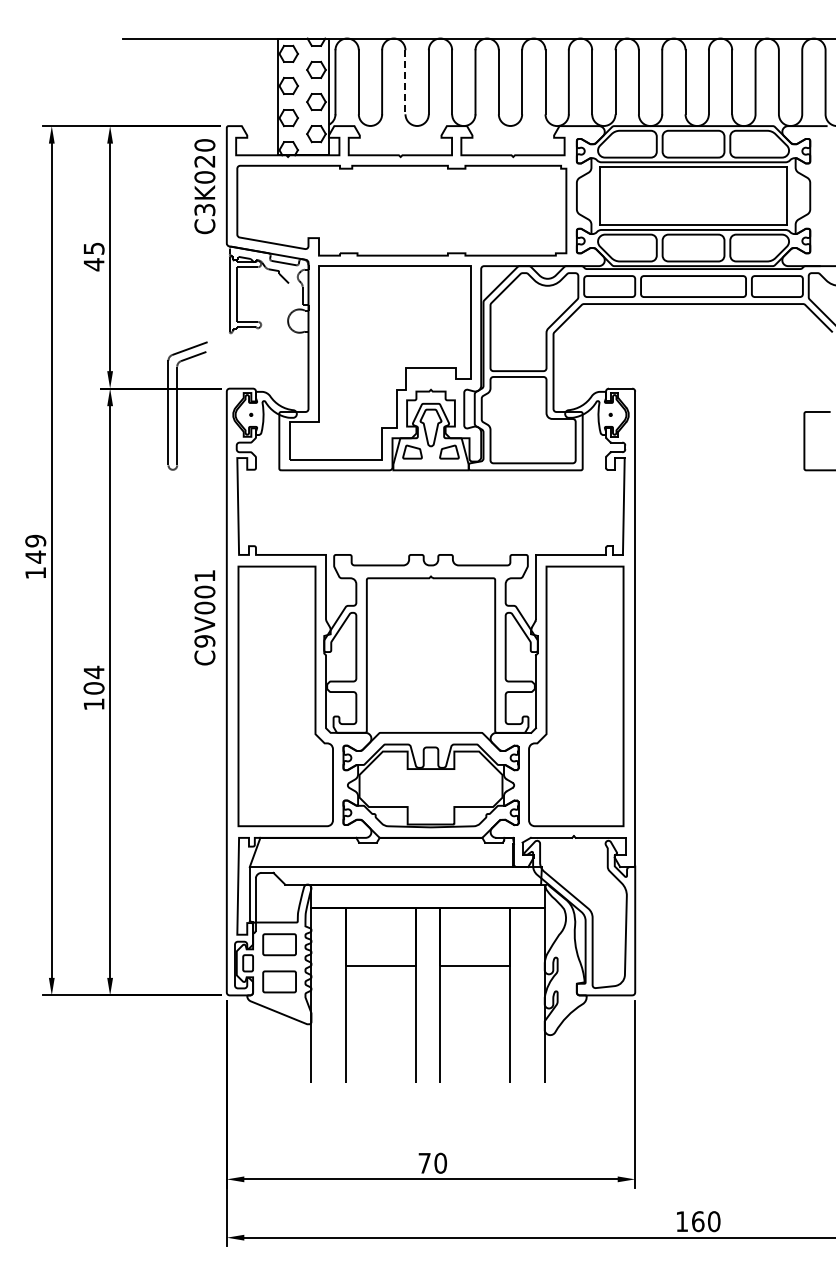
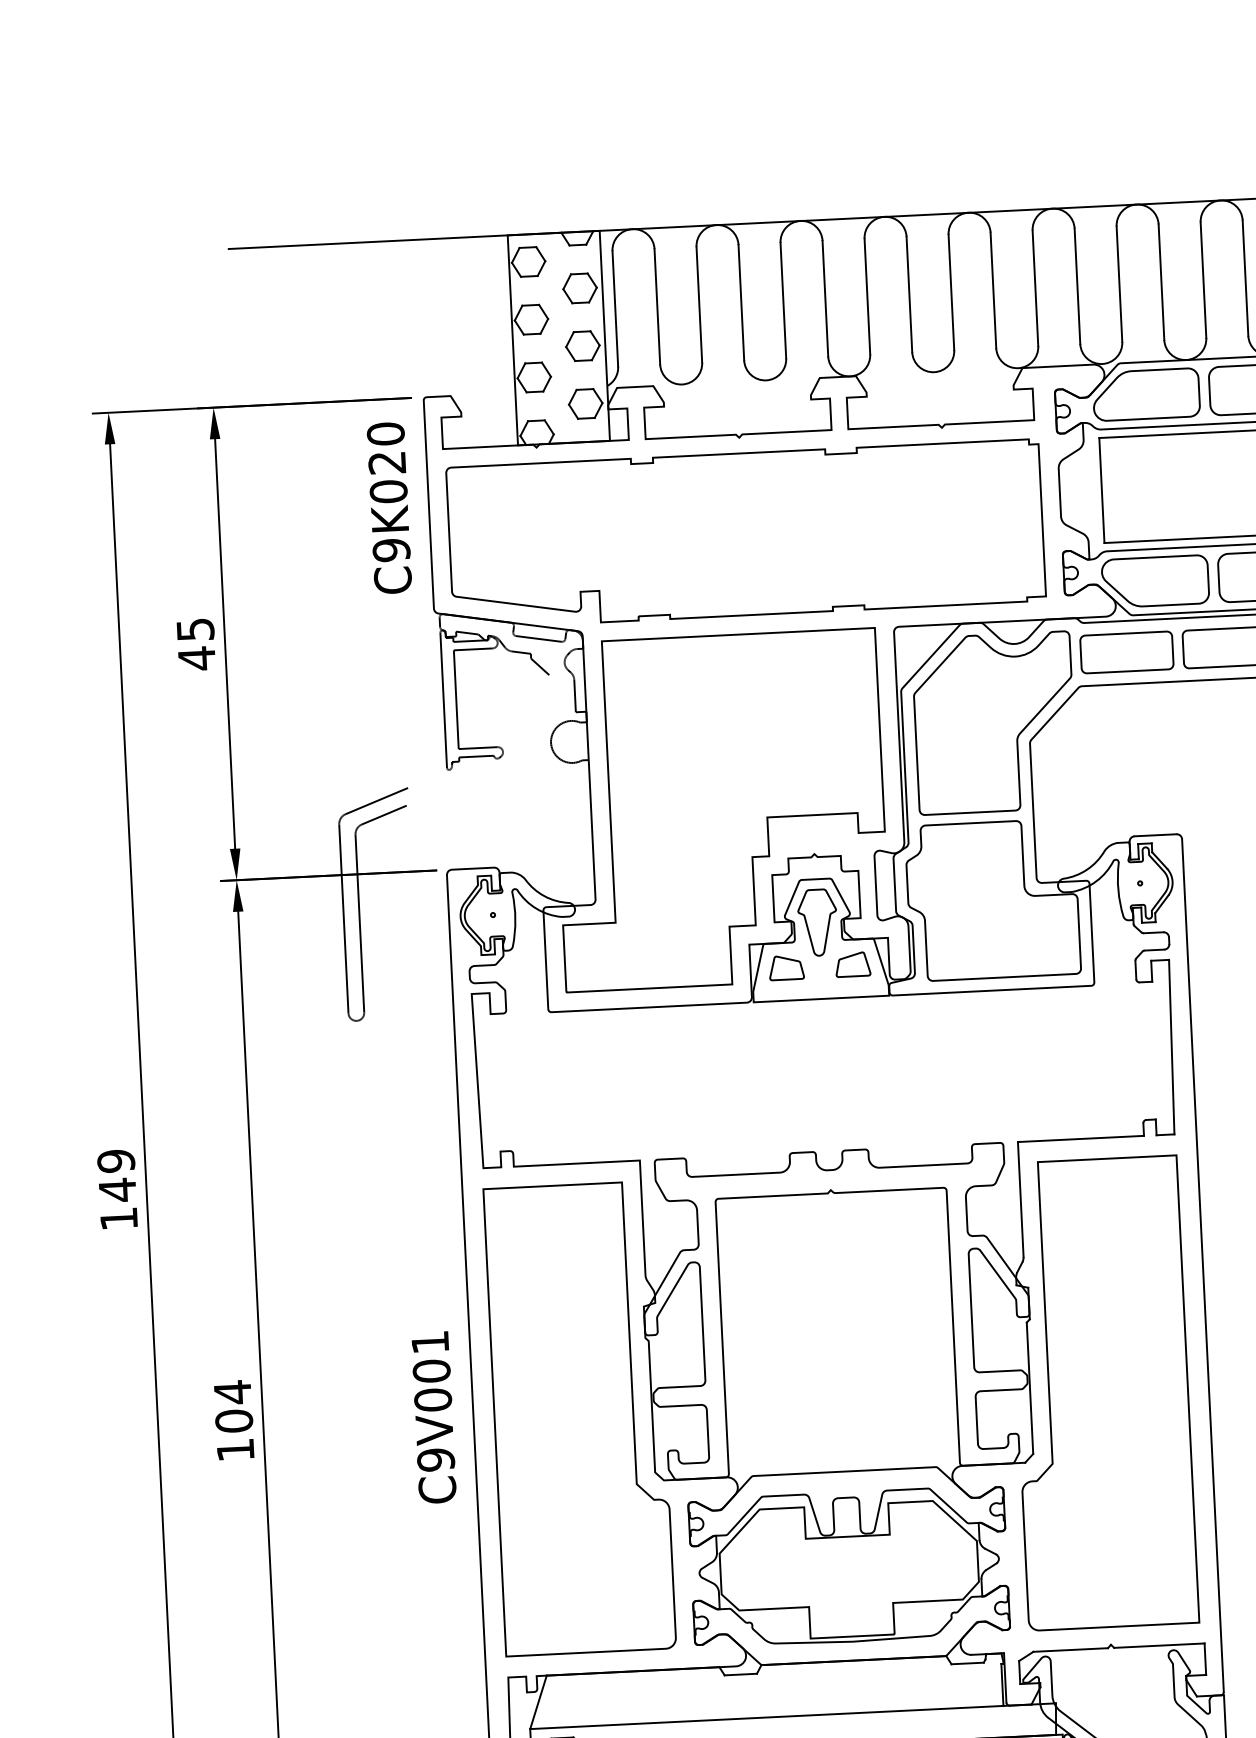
line: (405, 82) -> (741, 303), dashed -> solid
text: (204, 209) -> (390, 549), C3K020 -> C9K020
text: (204, 617) -> (433, 1417), moved

